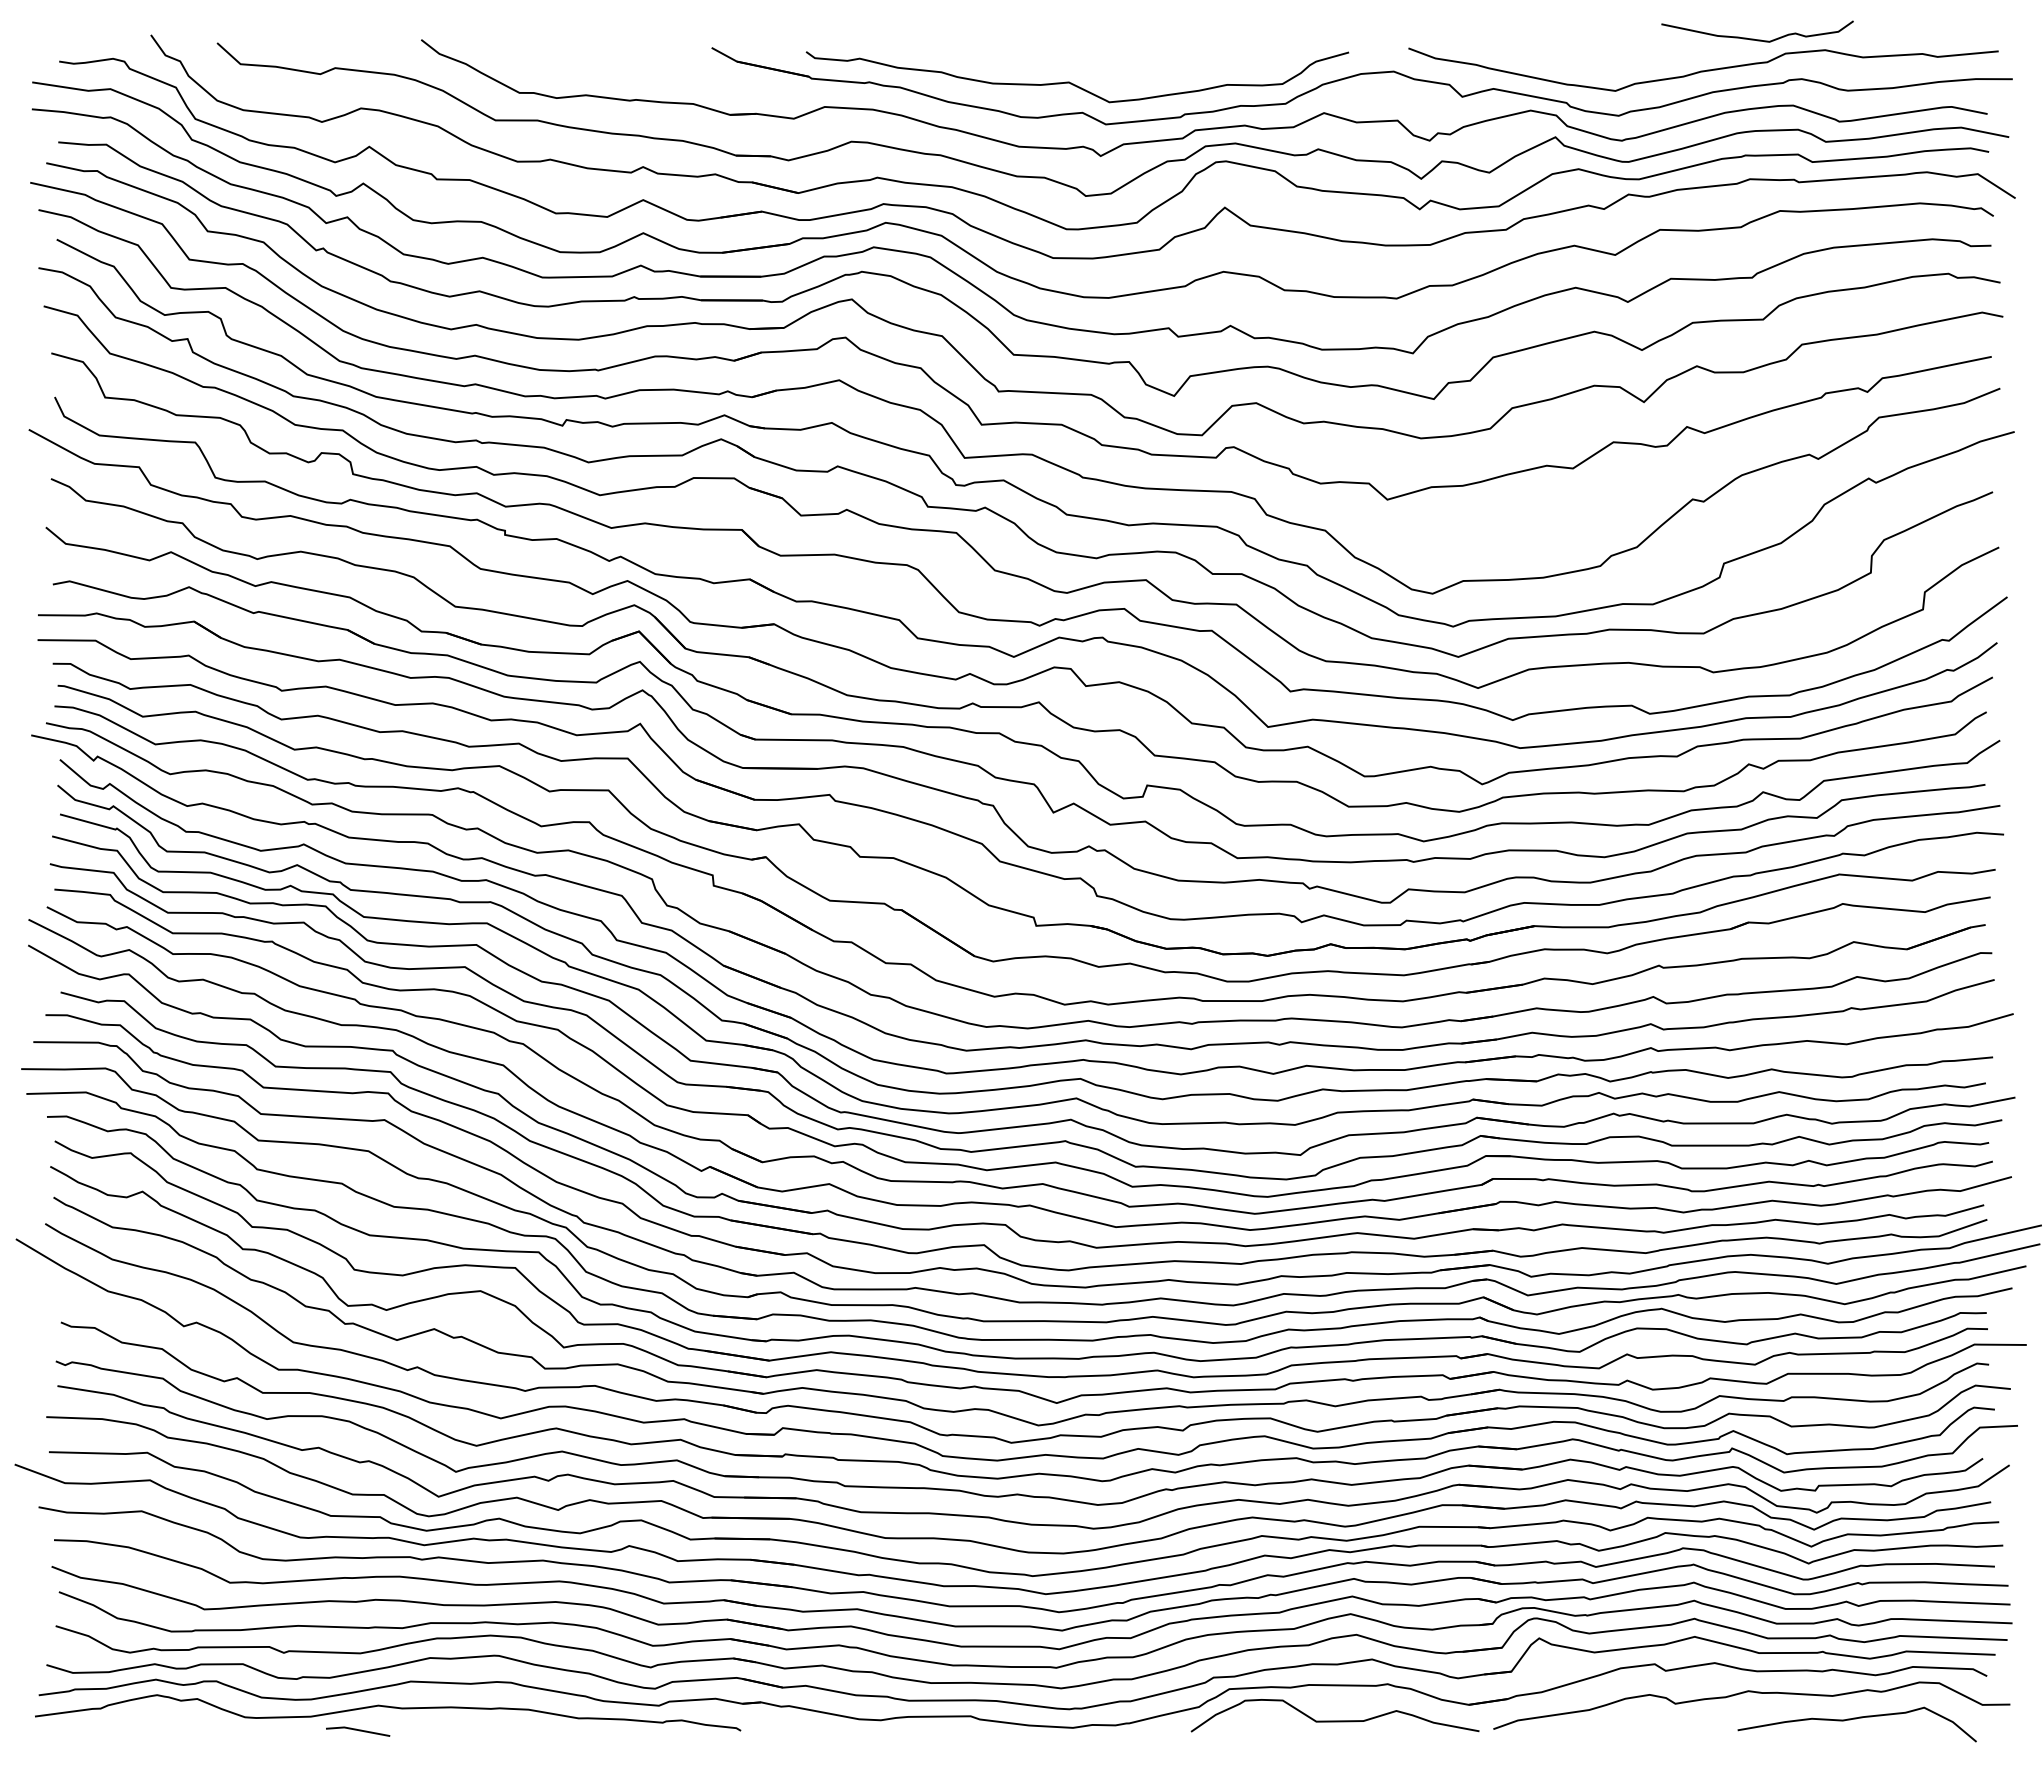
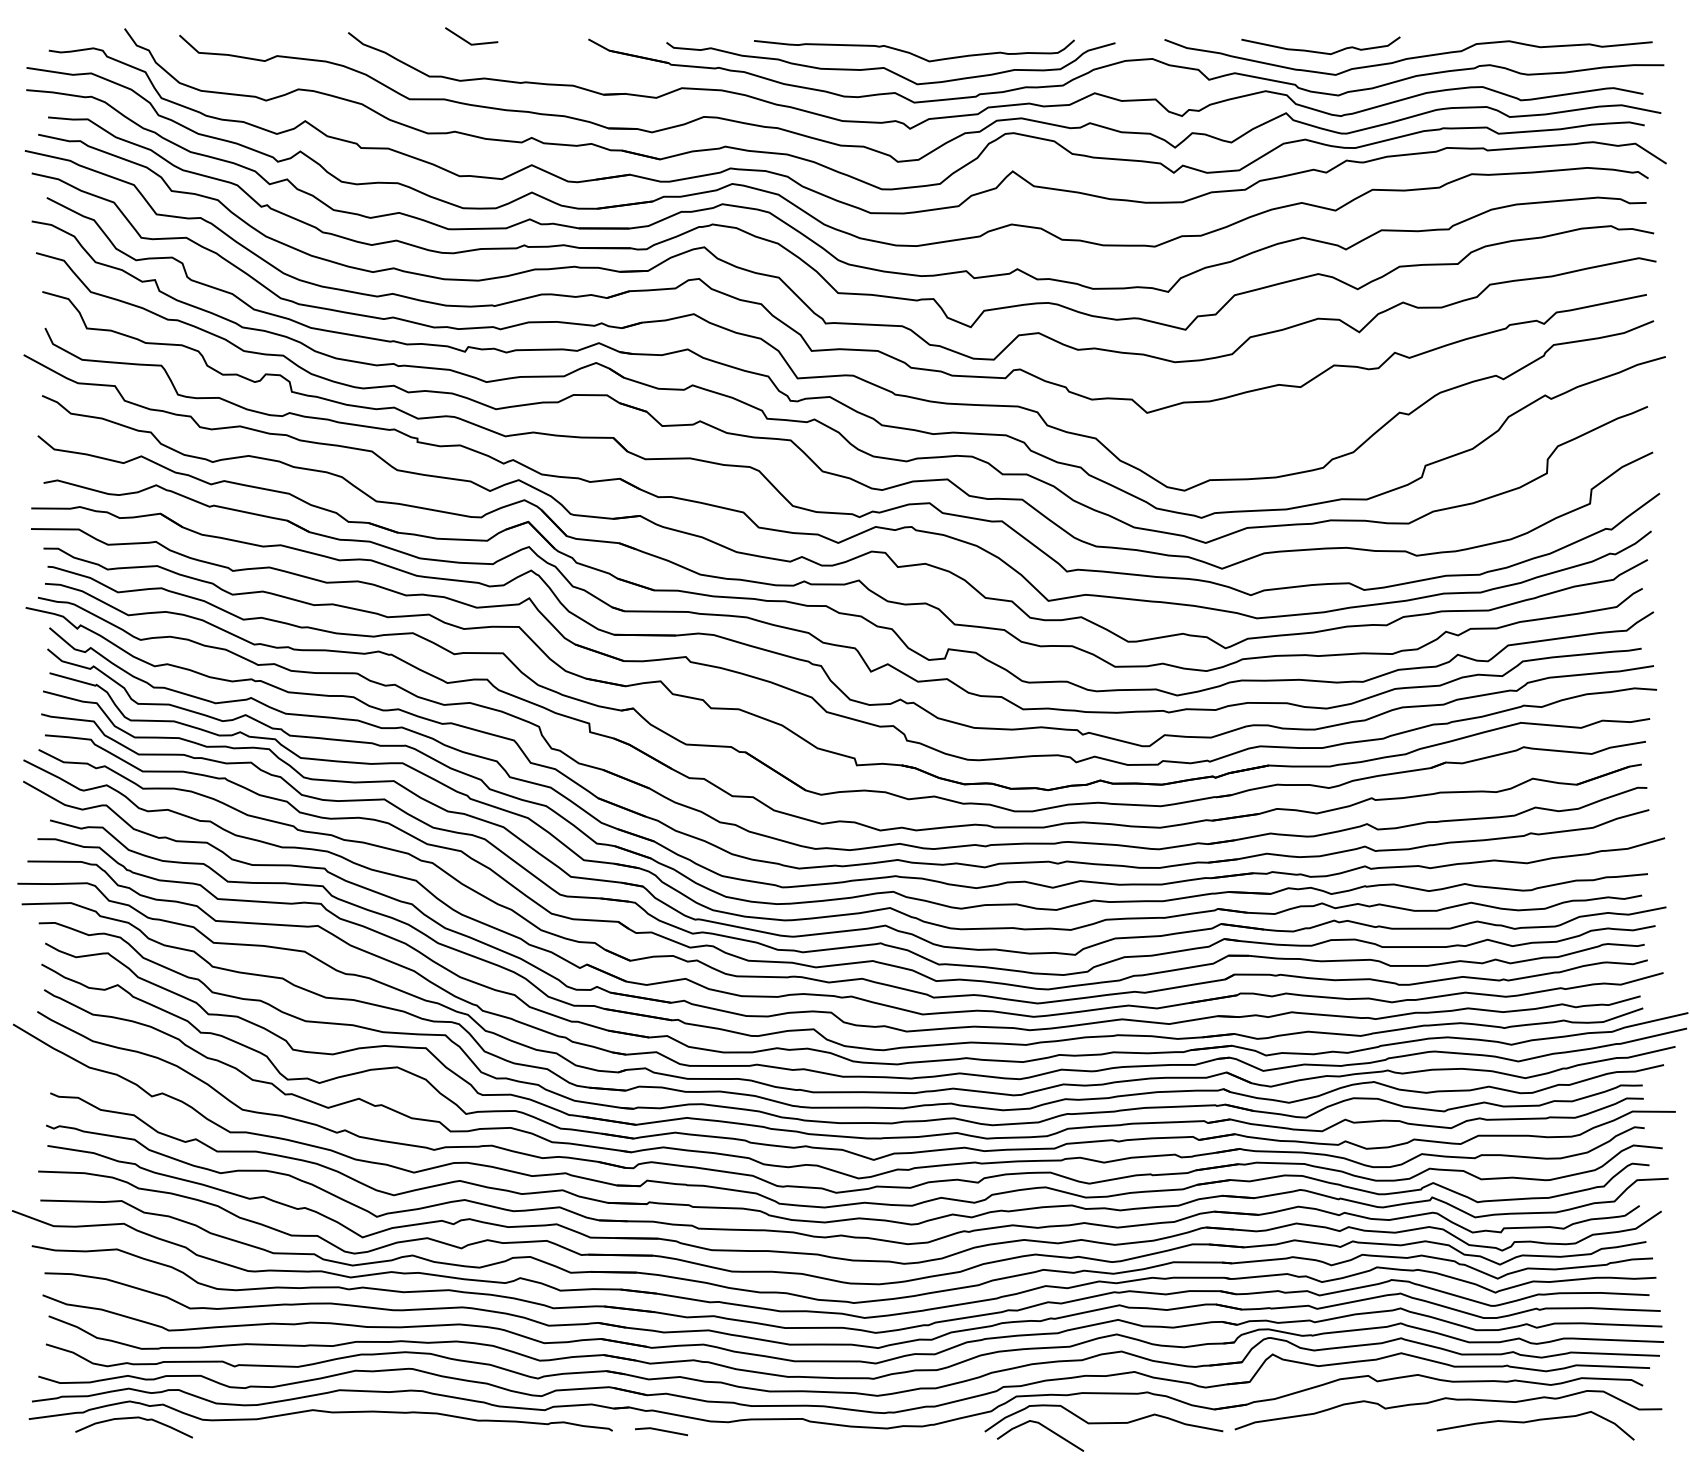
curve: (1754, 38) -> (1318, 51), moved
line: (566, 50) -> (468, 41), added
curve: (1103, 64) -> (912, 53), added
curve: (162, 1715) -> (134, 1418), added
line: (1265, 1728) -> (1046, 1429), added
line: (358, 1730) -> (661, 1430), moved

